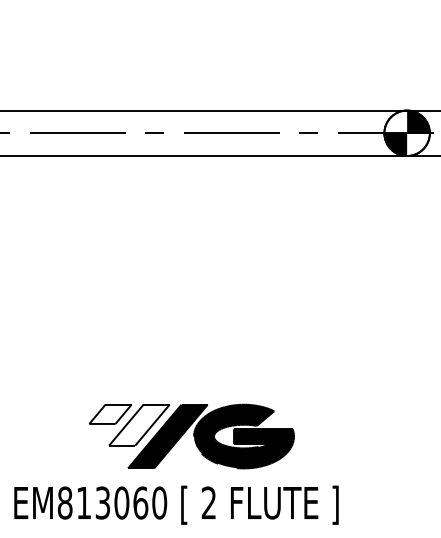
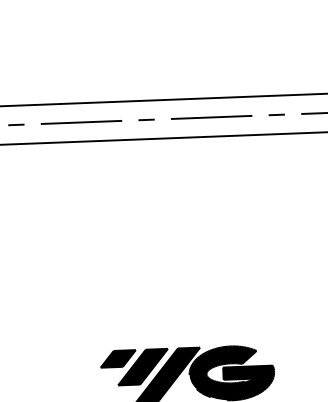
fill: (110, 413) -> (118, 358), added
fill: (139, 424) -> (143, 366), added

